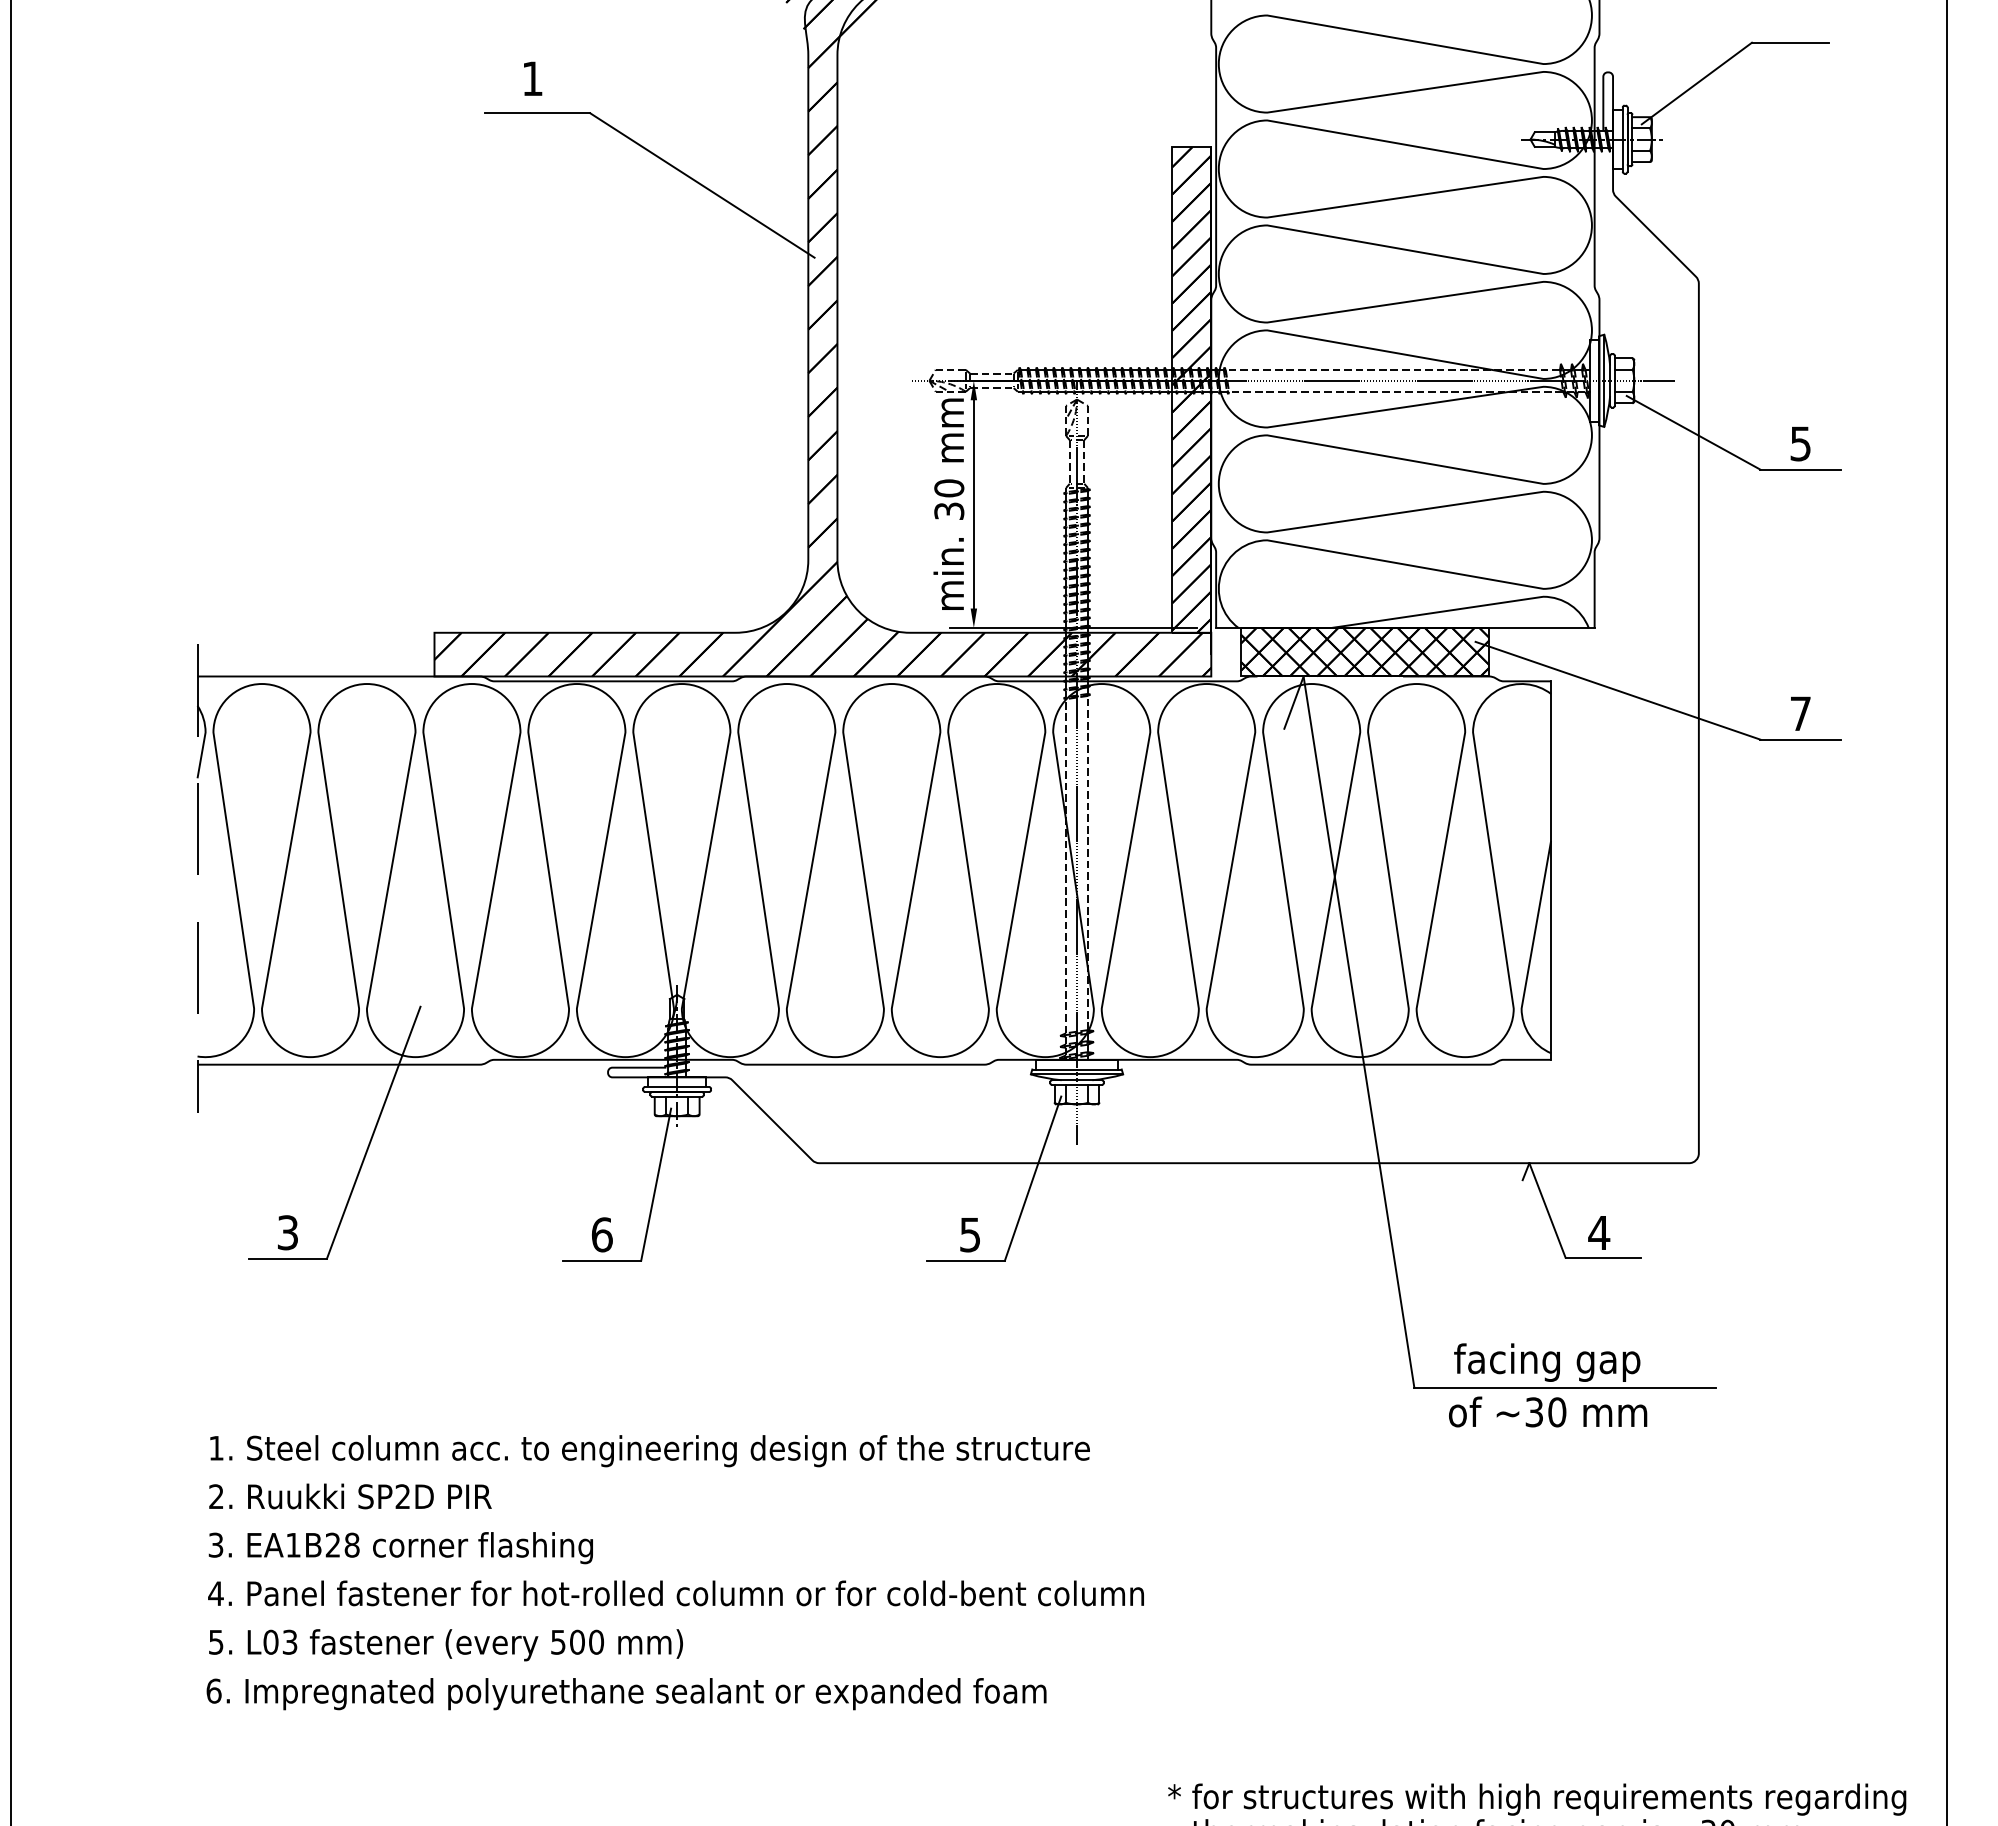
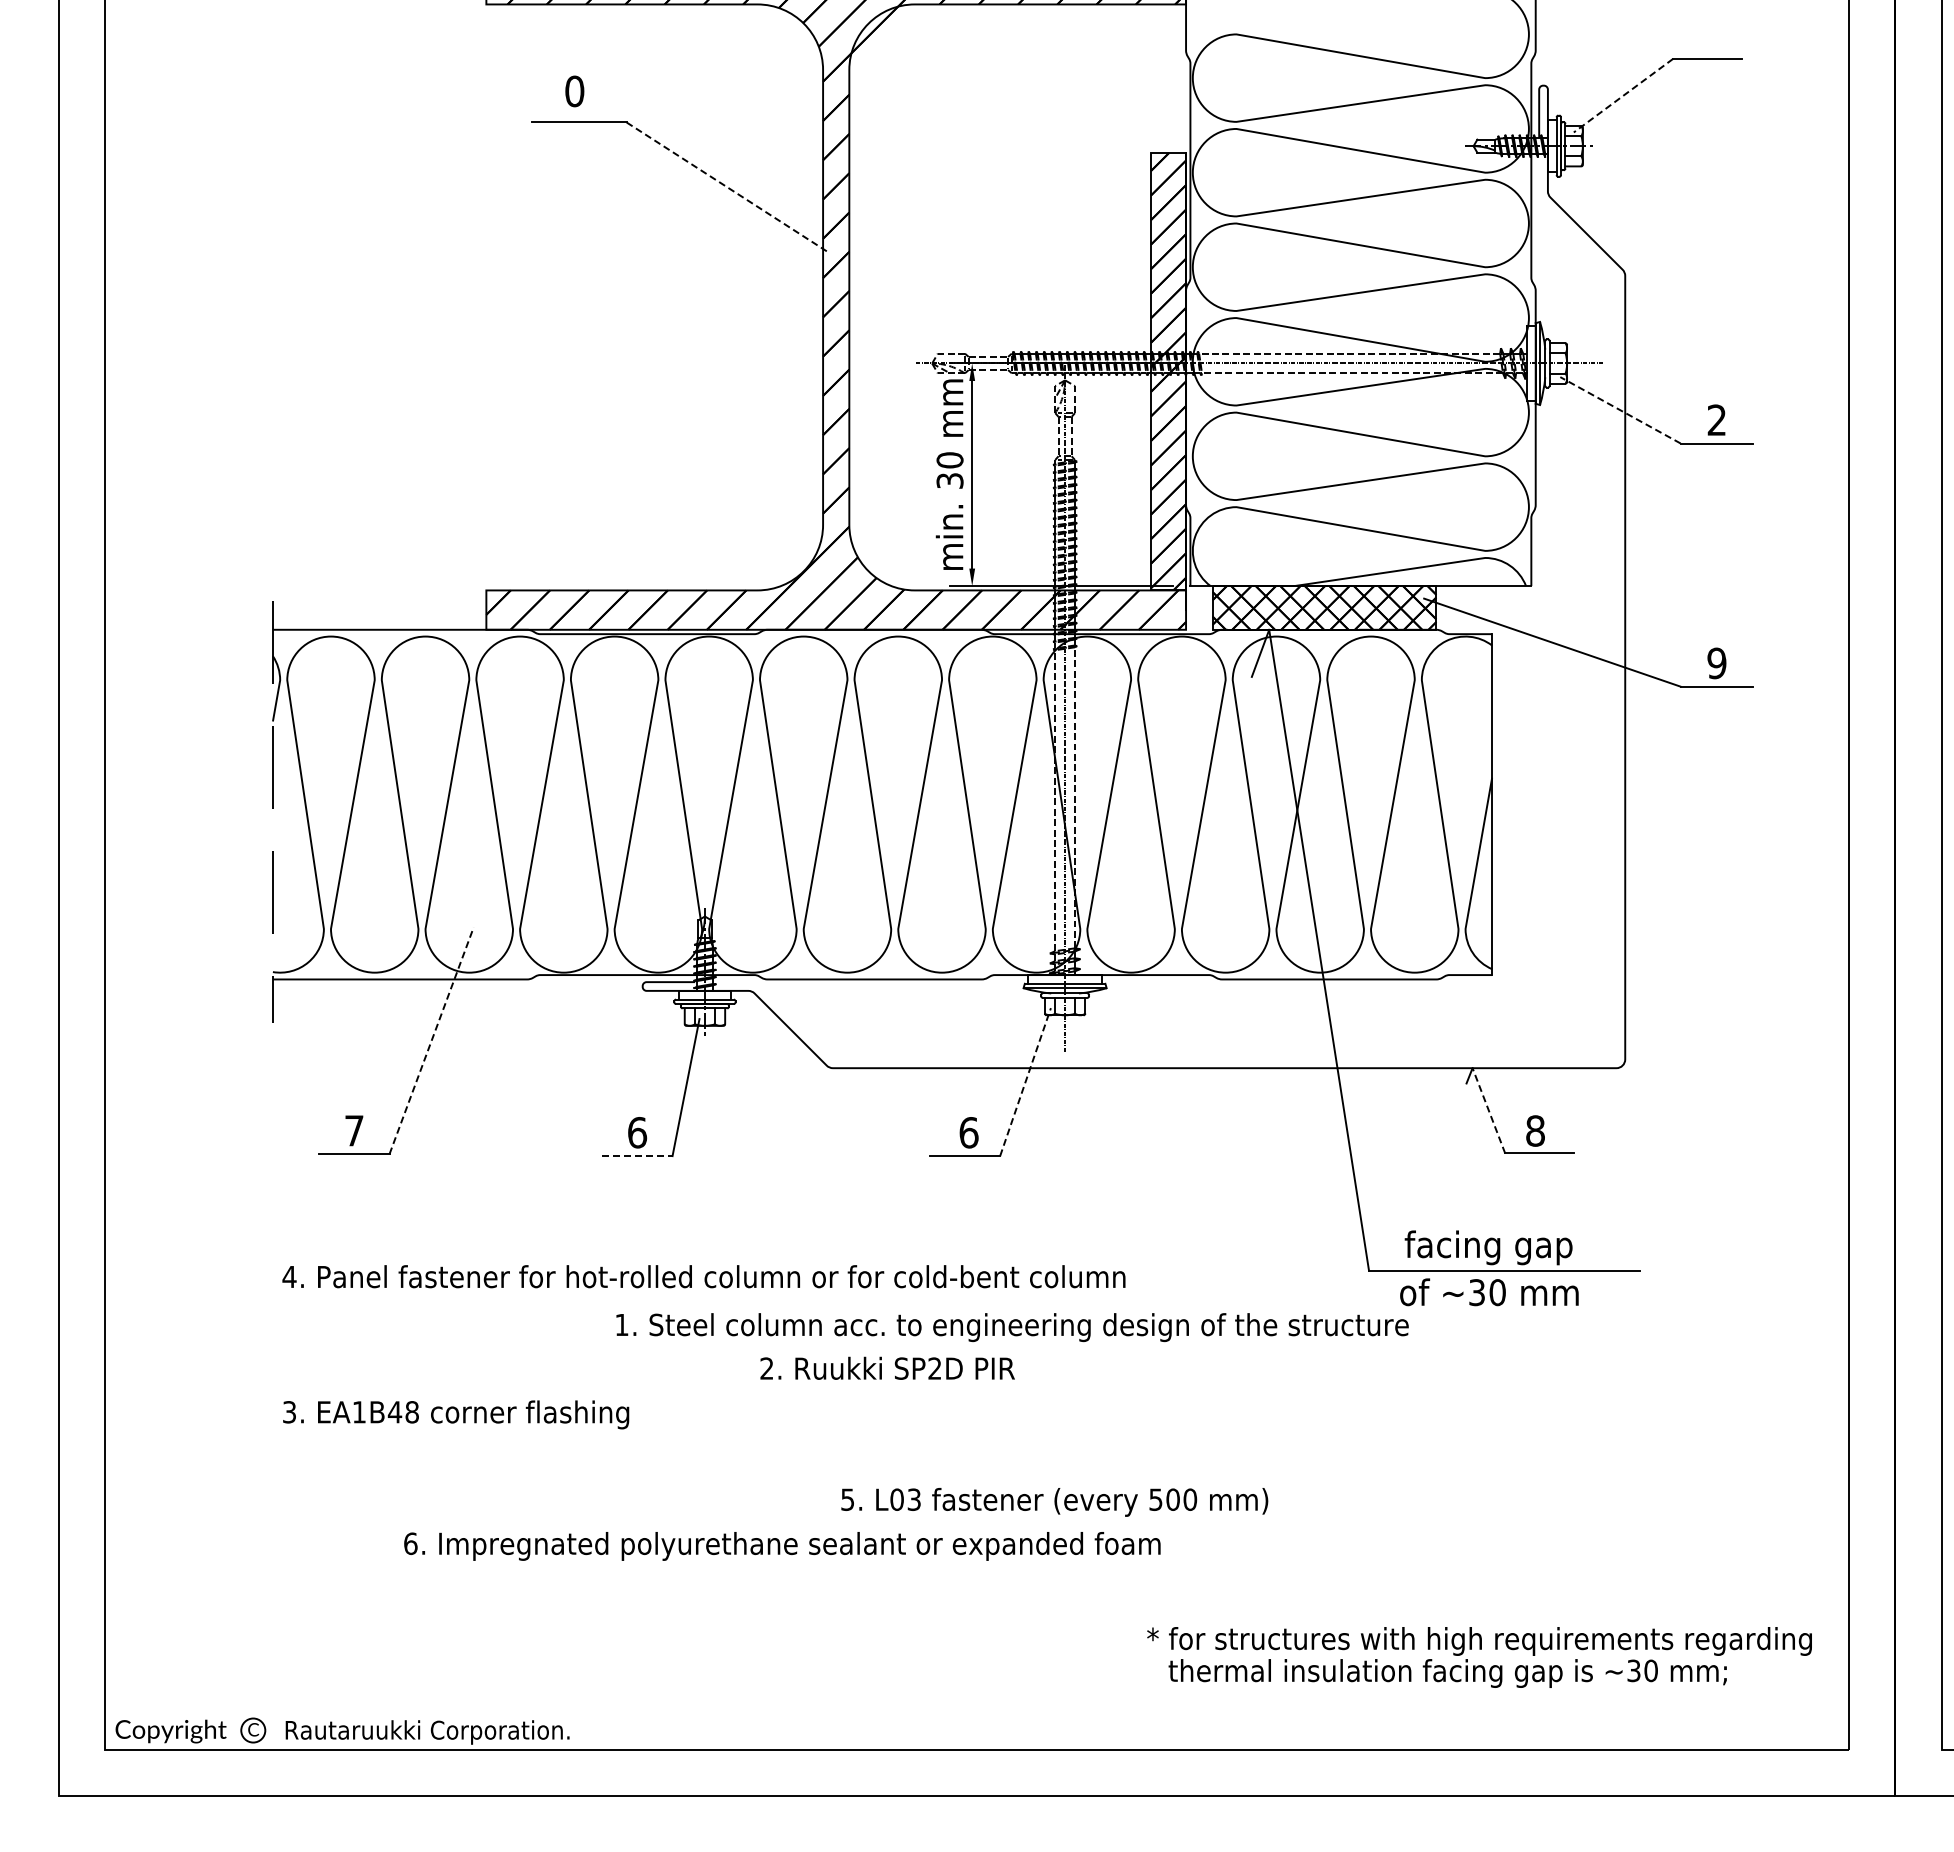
text: (532, 78) -> (574, 91), 1 -> 0
line: (1696, 83) -> (1623, 95), solid -> dashed
line: (703, 185) -> (728, 187), solid -> dashed
line: (1693, 433) -> (1620, 410), solid -> dashed
text: (1800, 444) -> (1716, 420), 5 -> 2
text: (1800, 713) -> (1716, 663), 7 -> 9
line: (373, 1132) -> (431, 1040), solid -> dashed
line: (1033, 1177) -> (1025, 1081), solid -> dashed
line: (1547, 1210) -> (1488, 1110), solid -> dashed
text: (288, 1232) -> (354, 1130), 3 -> 7
text: (1599, 1232) -> (1535, 1130), 4 -> 8
text: (969, 1234) -> (968, 1132), 5 -> 6
line: (603, 1261) -> (638, 1156), solid -> dashed
text: (650, 1451) -> (1012, 1327), moved
text: (350, 1495) -> (887, 1367), moved
text: (332, 1545) -> (394, 1412), EA1B28 -> EA1B48
text: (675, 1593) -> (703, 1276), moved
text: (445, 1645) -> (1054, 1502), moved
text: (626, 1694) -> (782, 1546), moved

